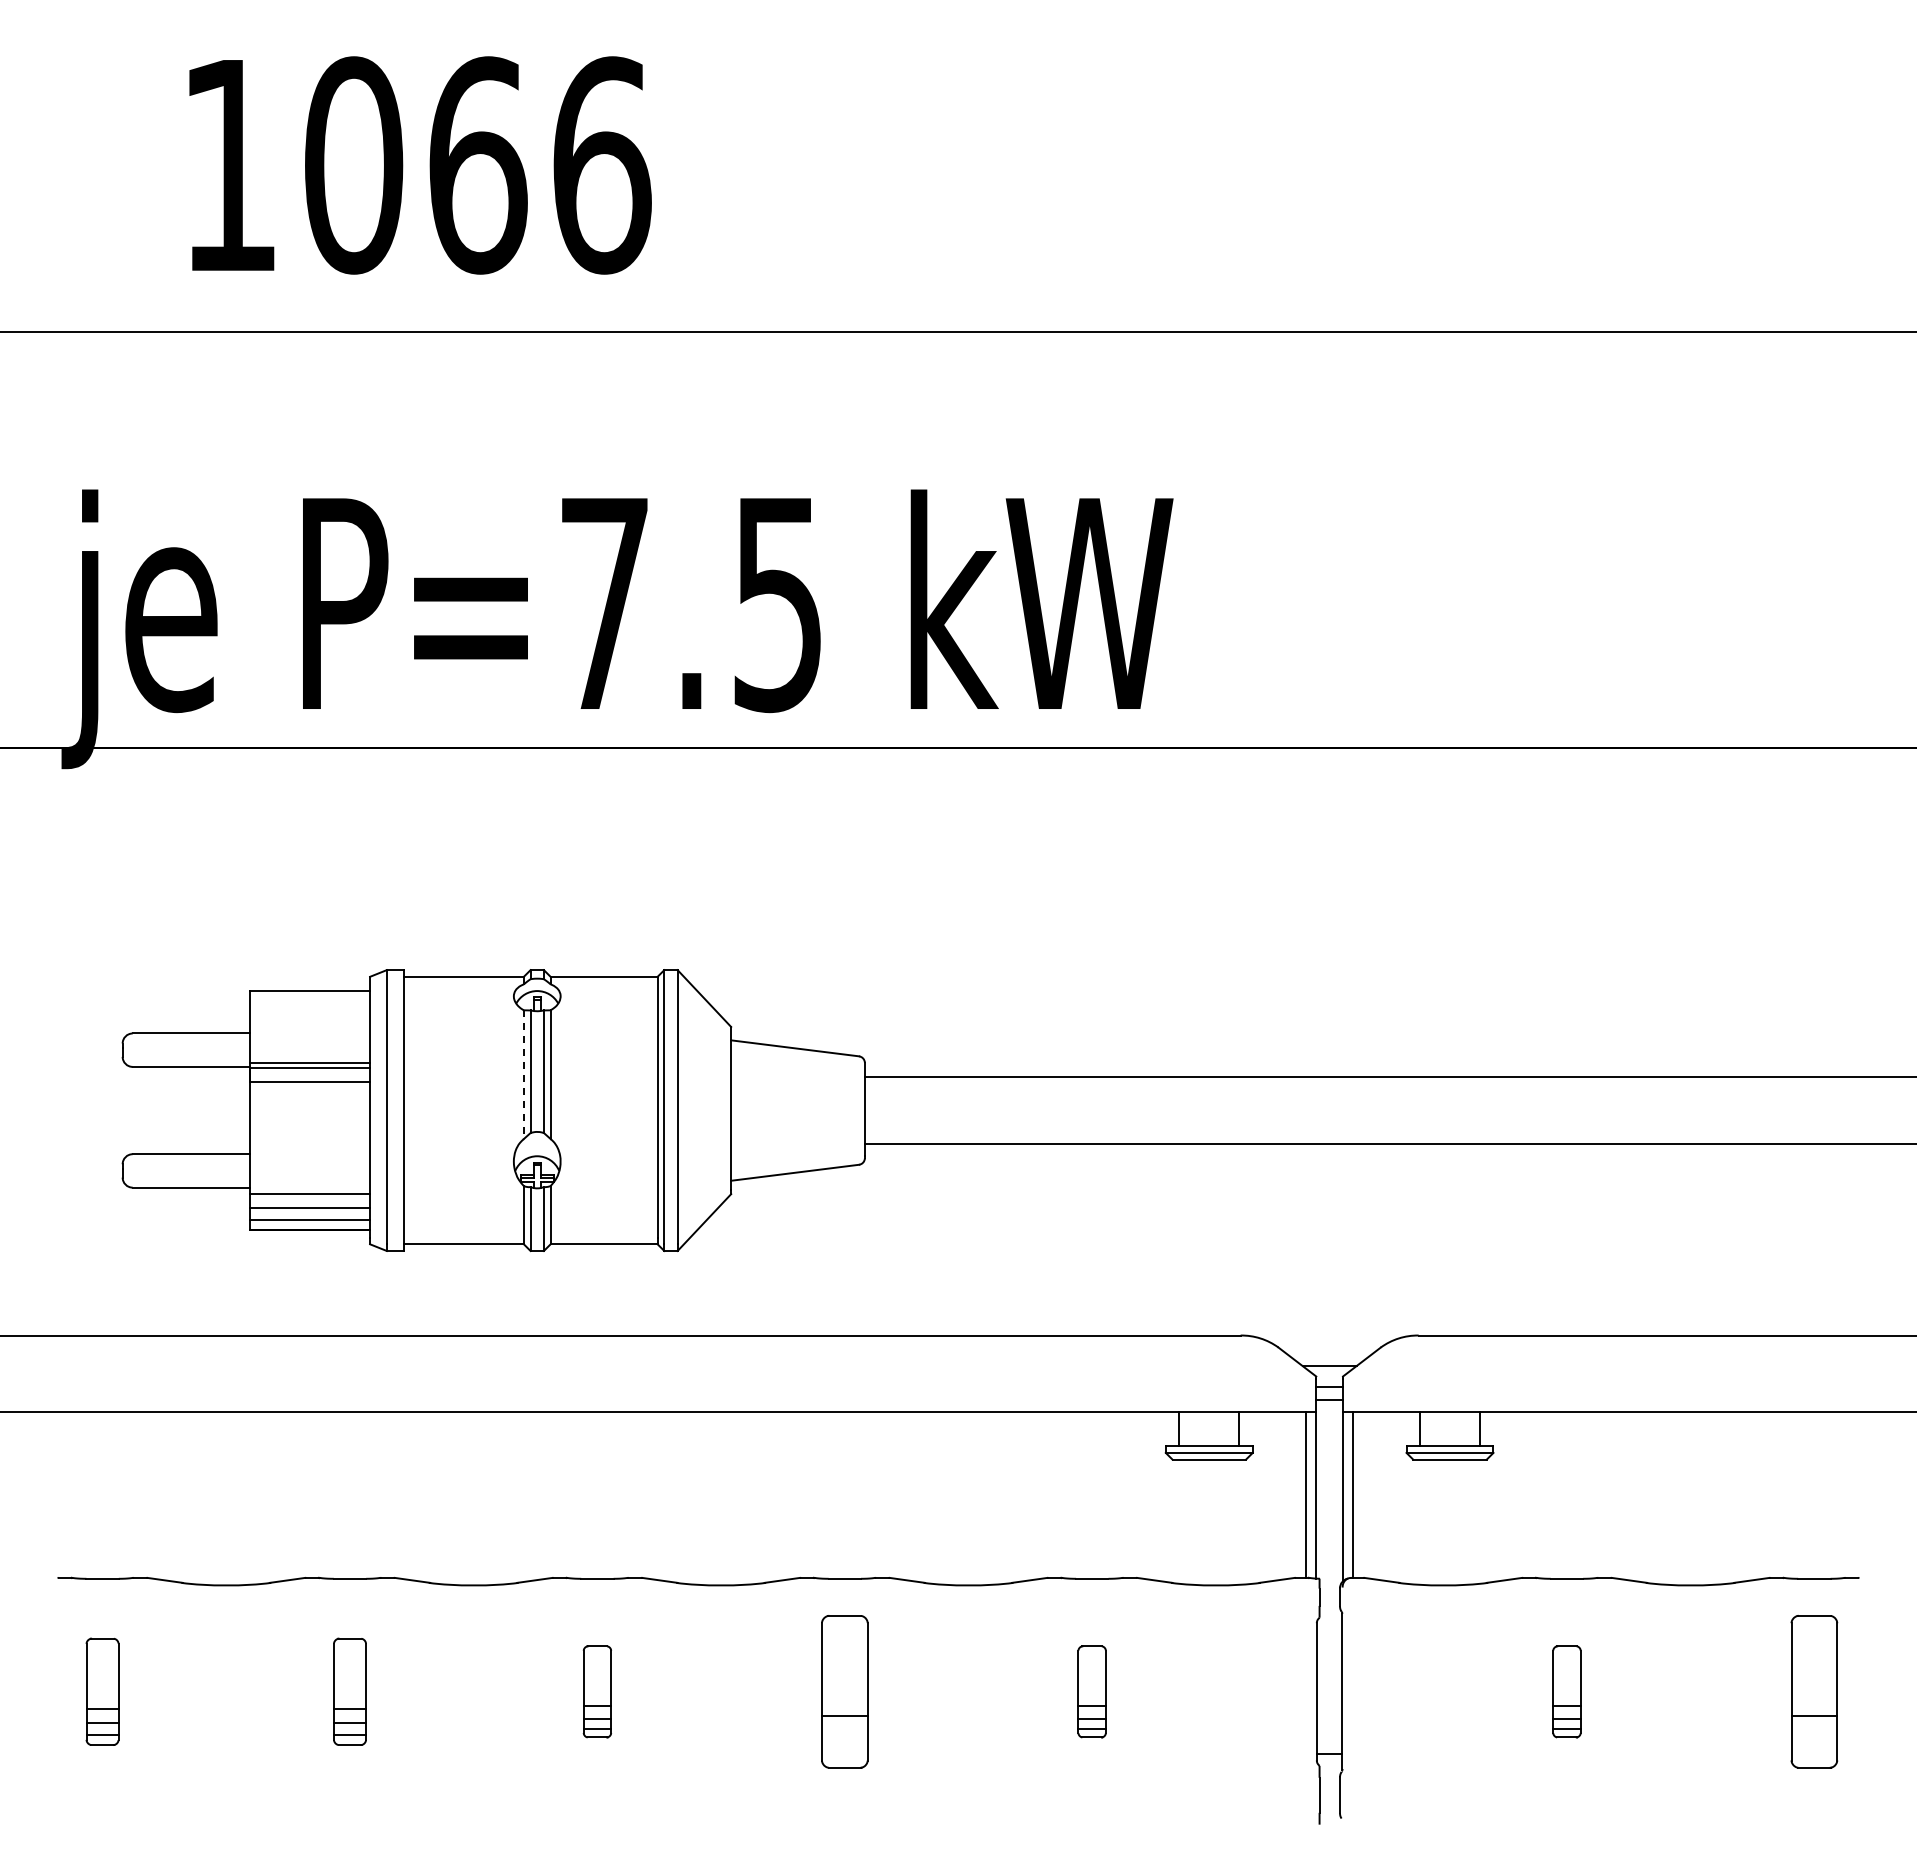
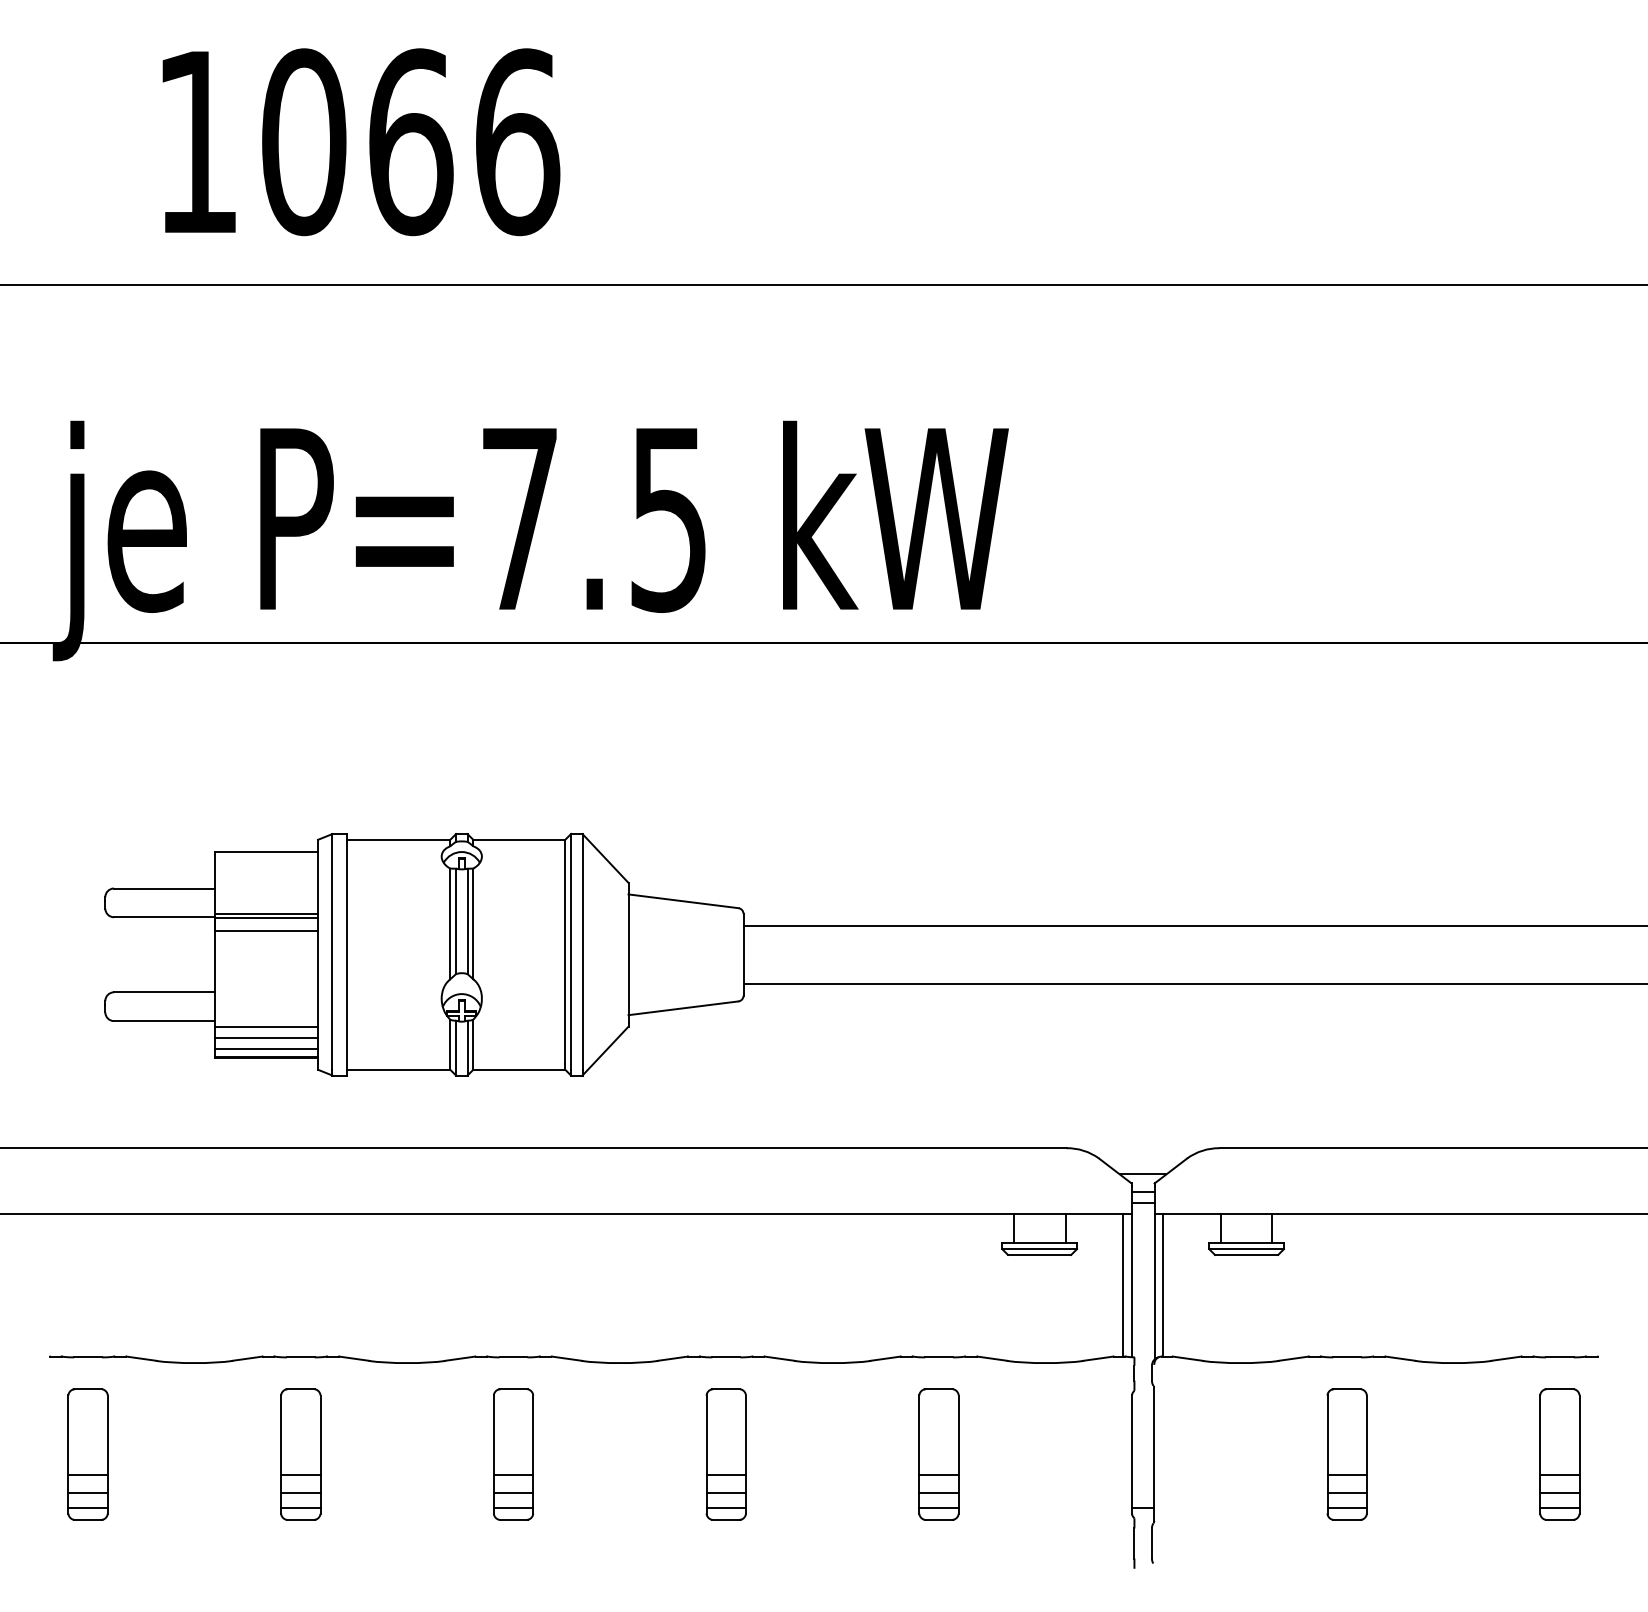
line: (523, 1075) -> (449, 924), dashed -> solid
part: (102, 1691) -> (88, 1454), size x1.43
part: (349, 1691) -> (300, 1454), size x1.43
part: (597, 1691) -> (513, 1454), size x1.67
part: (1091, 1691) -> (938, 1454), size x1.67
part: (1566, 1691) -> (1346, 1454), size x1.67
line: (844, 1736) -> (725, 1492), added
line: (1814, 1736) -> (1559, 1492), added
line: (844, 1753) -> (725, 1507), added
line: (1814, 1753) -> (1559, 1507), added

